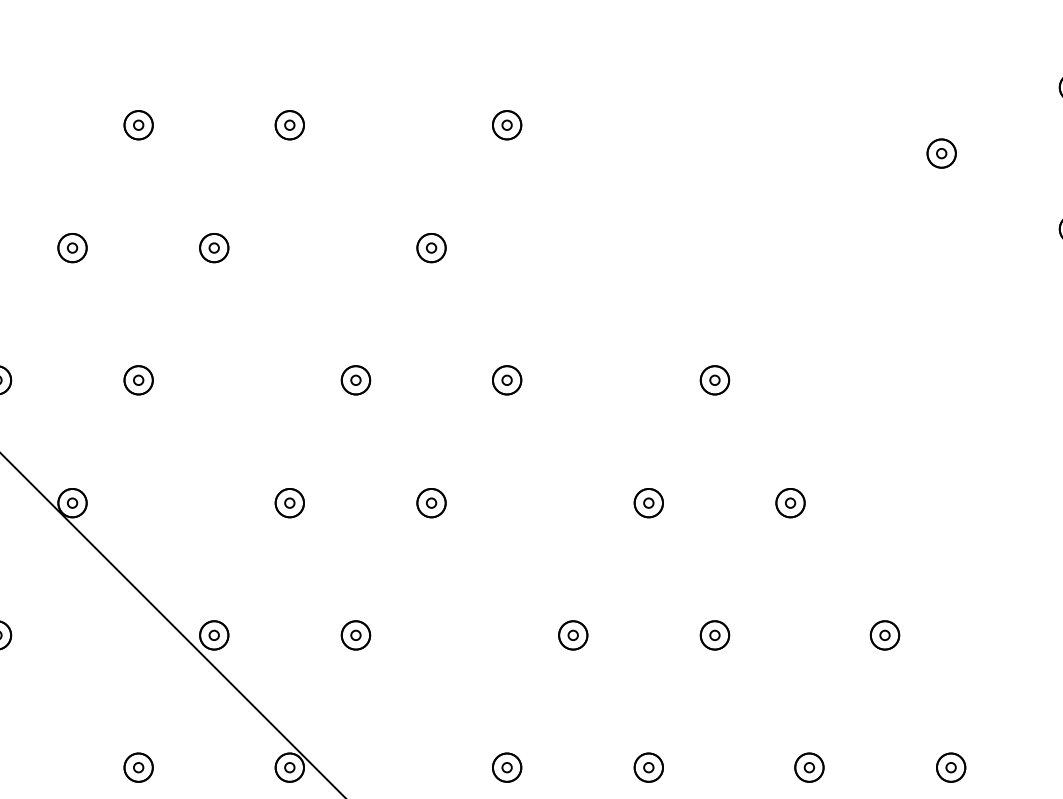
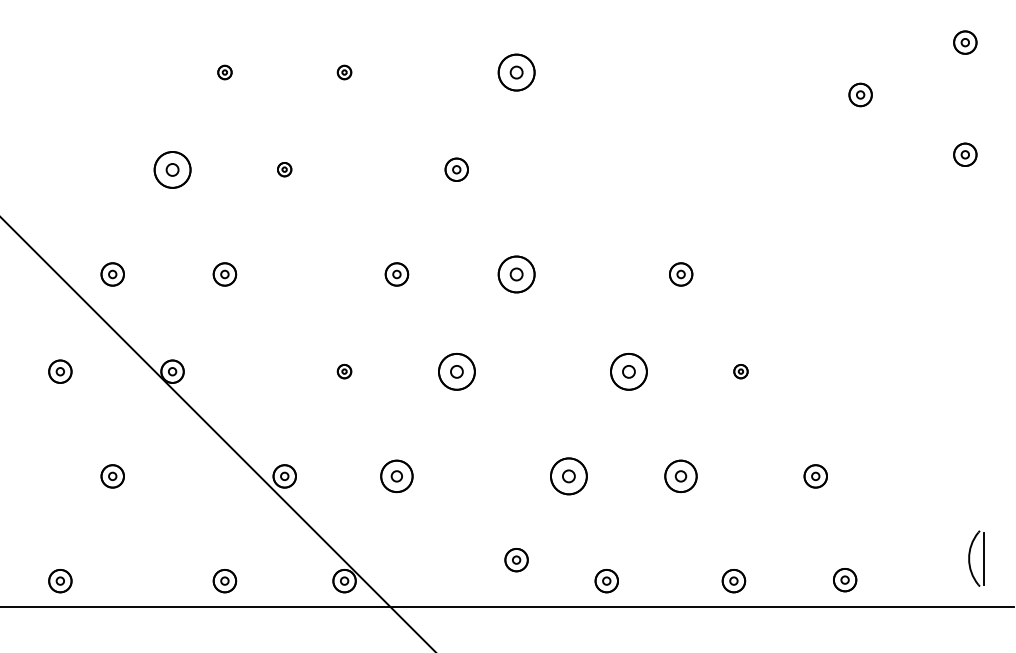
part: (138, 125) -> (224, 72), size x0.6
part: (289, 125) -> (344, 72), size x0.6
part: (506, 125) -> (516, 72), size x1.6
part: (72, 247) -> (172, 169), size x1.6
part: (213, 247) -> (284, 169), size x0.6
part: (506, 380) -> (516, 274), size x1.6
part: (289, 502) -> (344, 371), size x0.6
part: (431, 502) -> (456, 371), size x1.6
part: (648, 502) -> (628, 371), size x1.6
part: (789, 502) -> (740, 371), size x0.6
part: (355, 635) -> (396, 476), size x1.4
part: (572, 635) -> (568, 476), size x1.6
part: (715, 635) -> (681, 476), size x1.4
part: (506, 768) -> (516, 560), moved
part: (648, 768) -> (606, 581), moved
part: (808, 768) -> (733, 581), moved
part: (951, 768) -> (845, 580), moved

